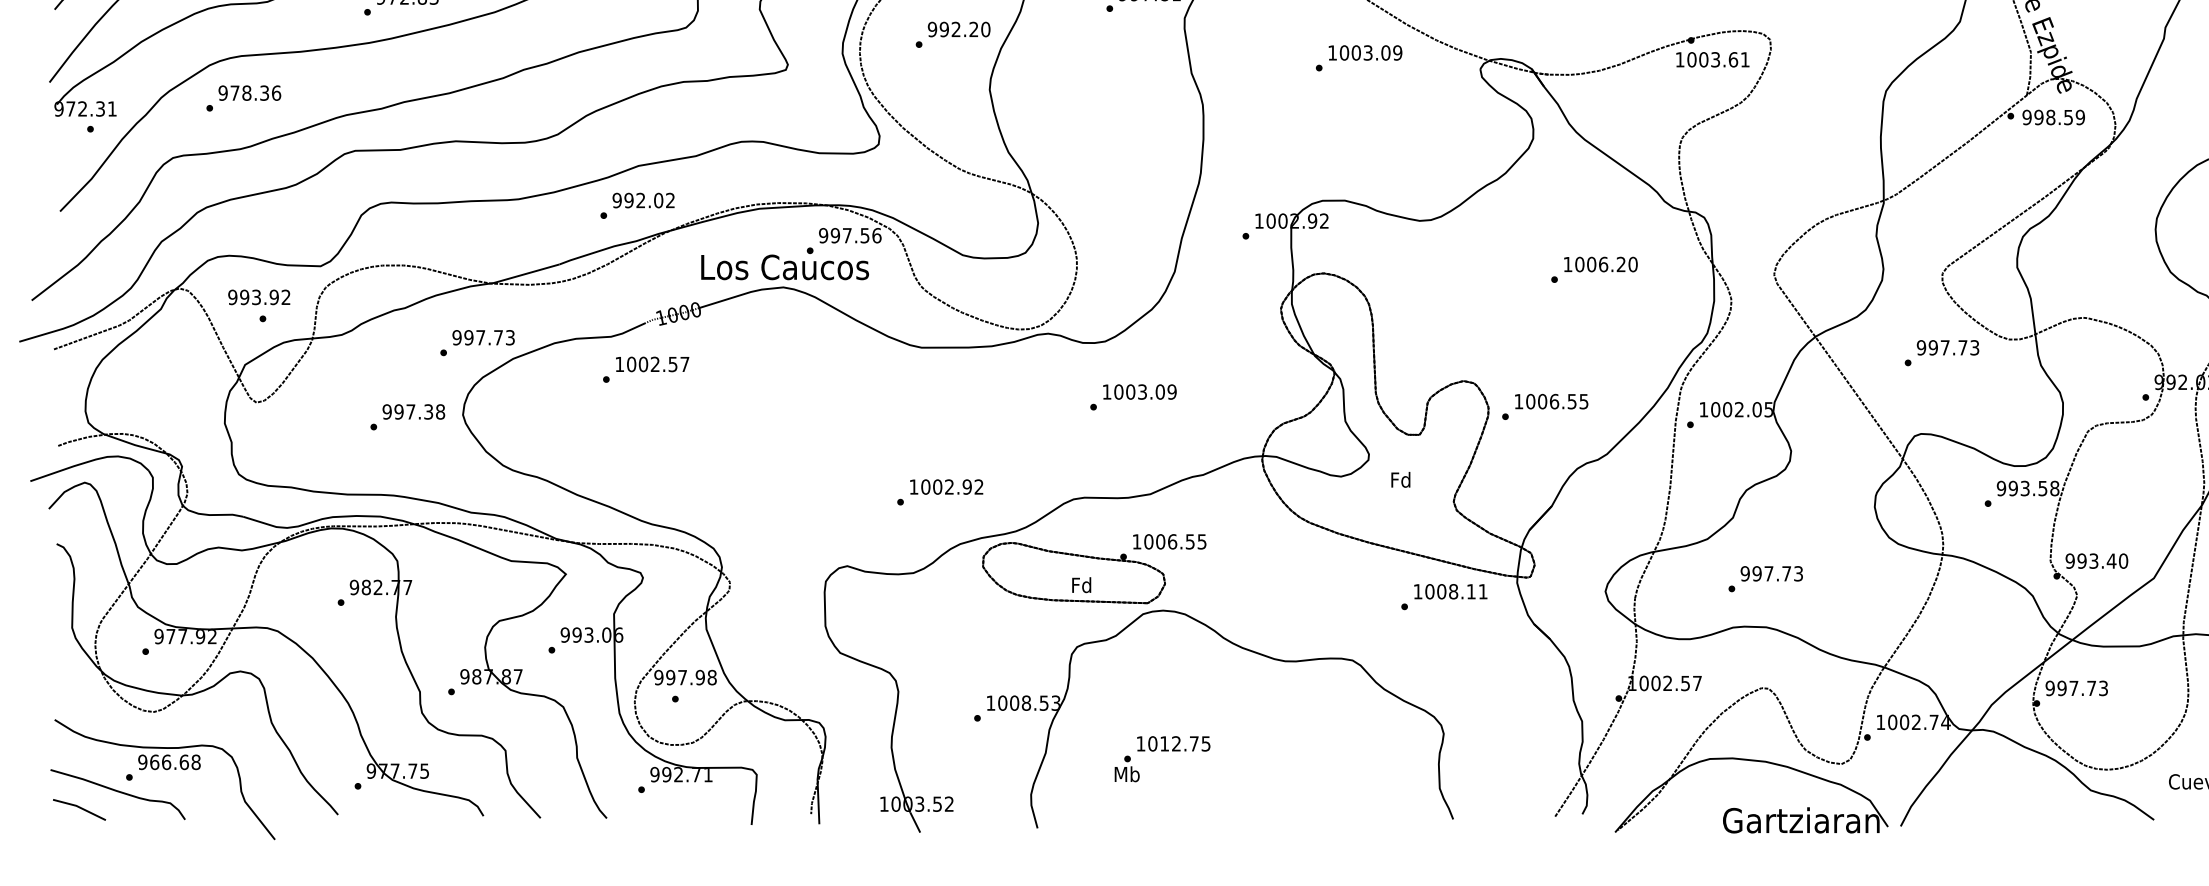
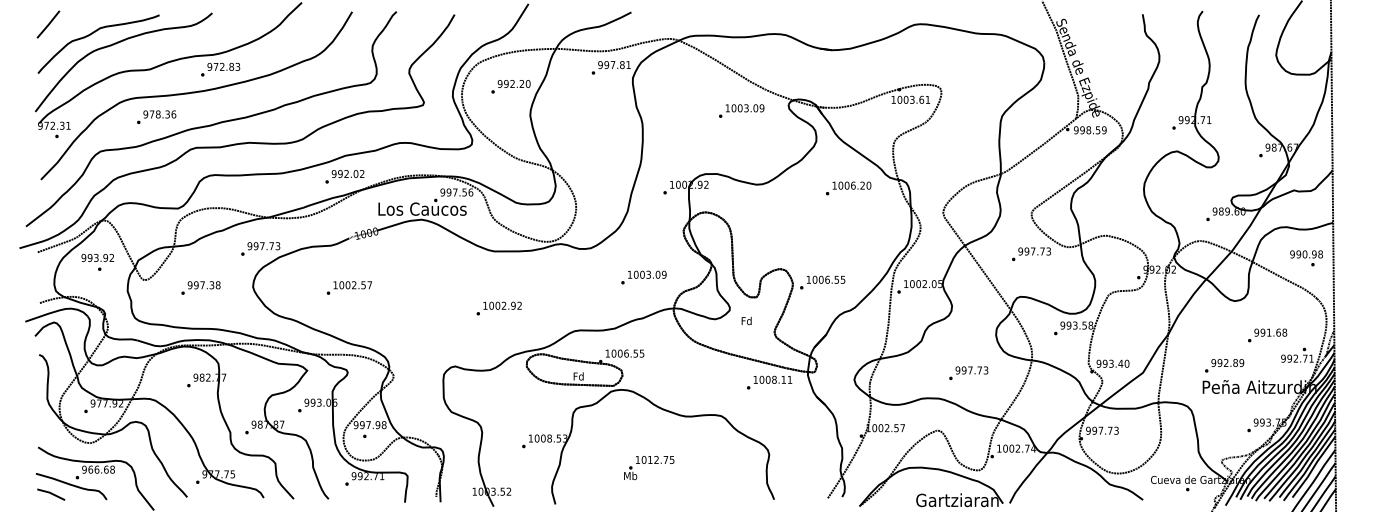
text: (1358, 57) -> (741, 110), moved
text: (243, 97) -> (156, 116), moved
text: (1594, 269) -> (848, 188), moved
text: (258, 305) -> (97, 262), moved
text: (644, 368) -> (348, 287), moved
text: (1132, 397) -> (643, 277), moved
text: (406, 416) -> (200, 287), moved
text: (938, 492) -> (498, 308), moved
text: (1765, 577) -> (968, 372), moved
text: (1163, 758) -> (649, 467), moved

